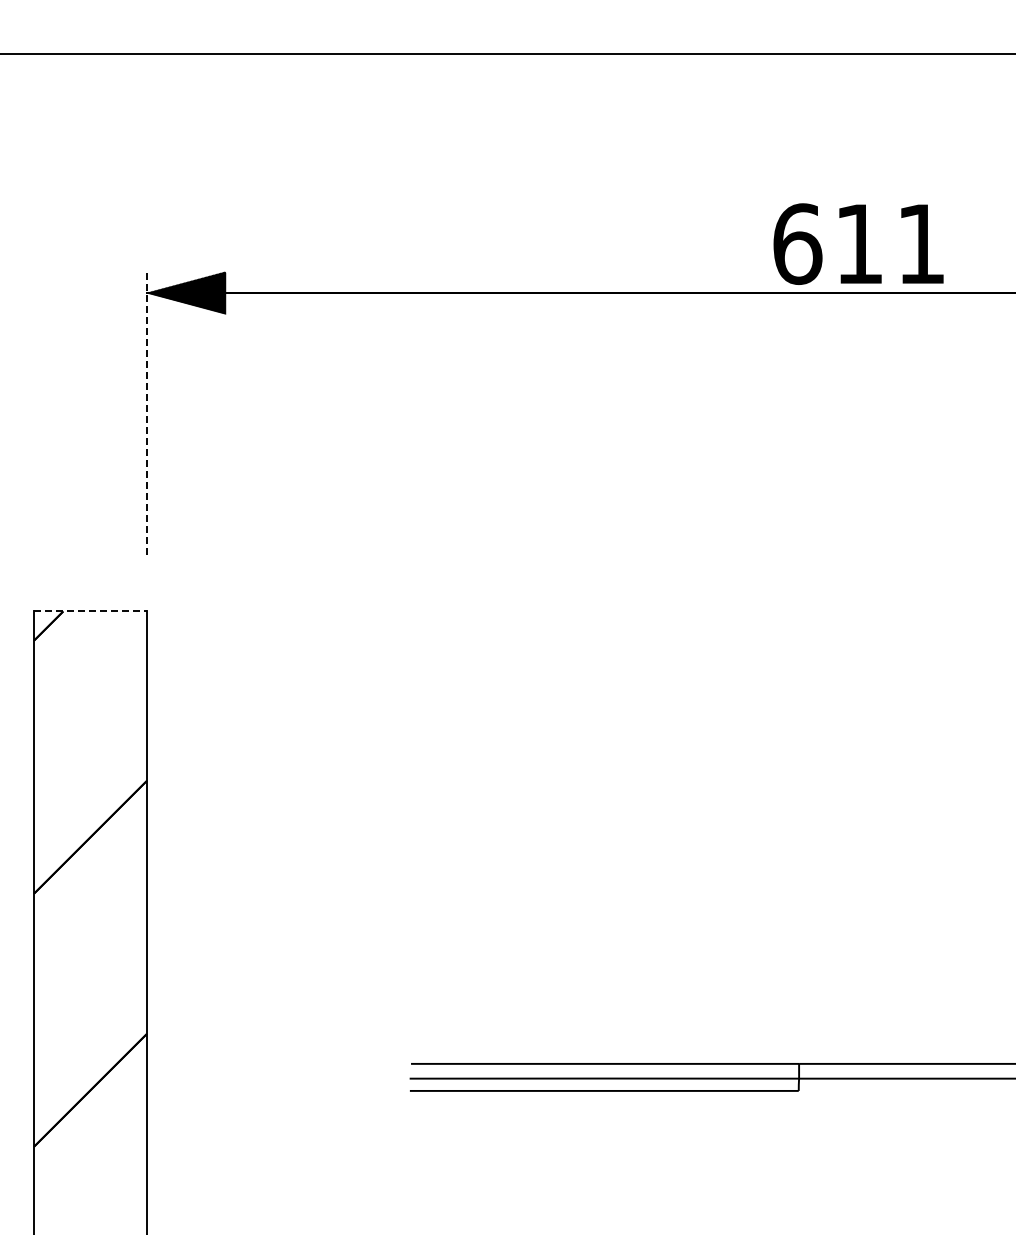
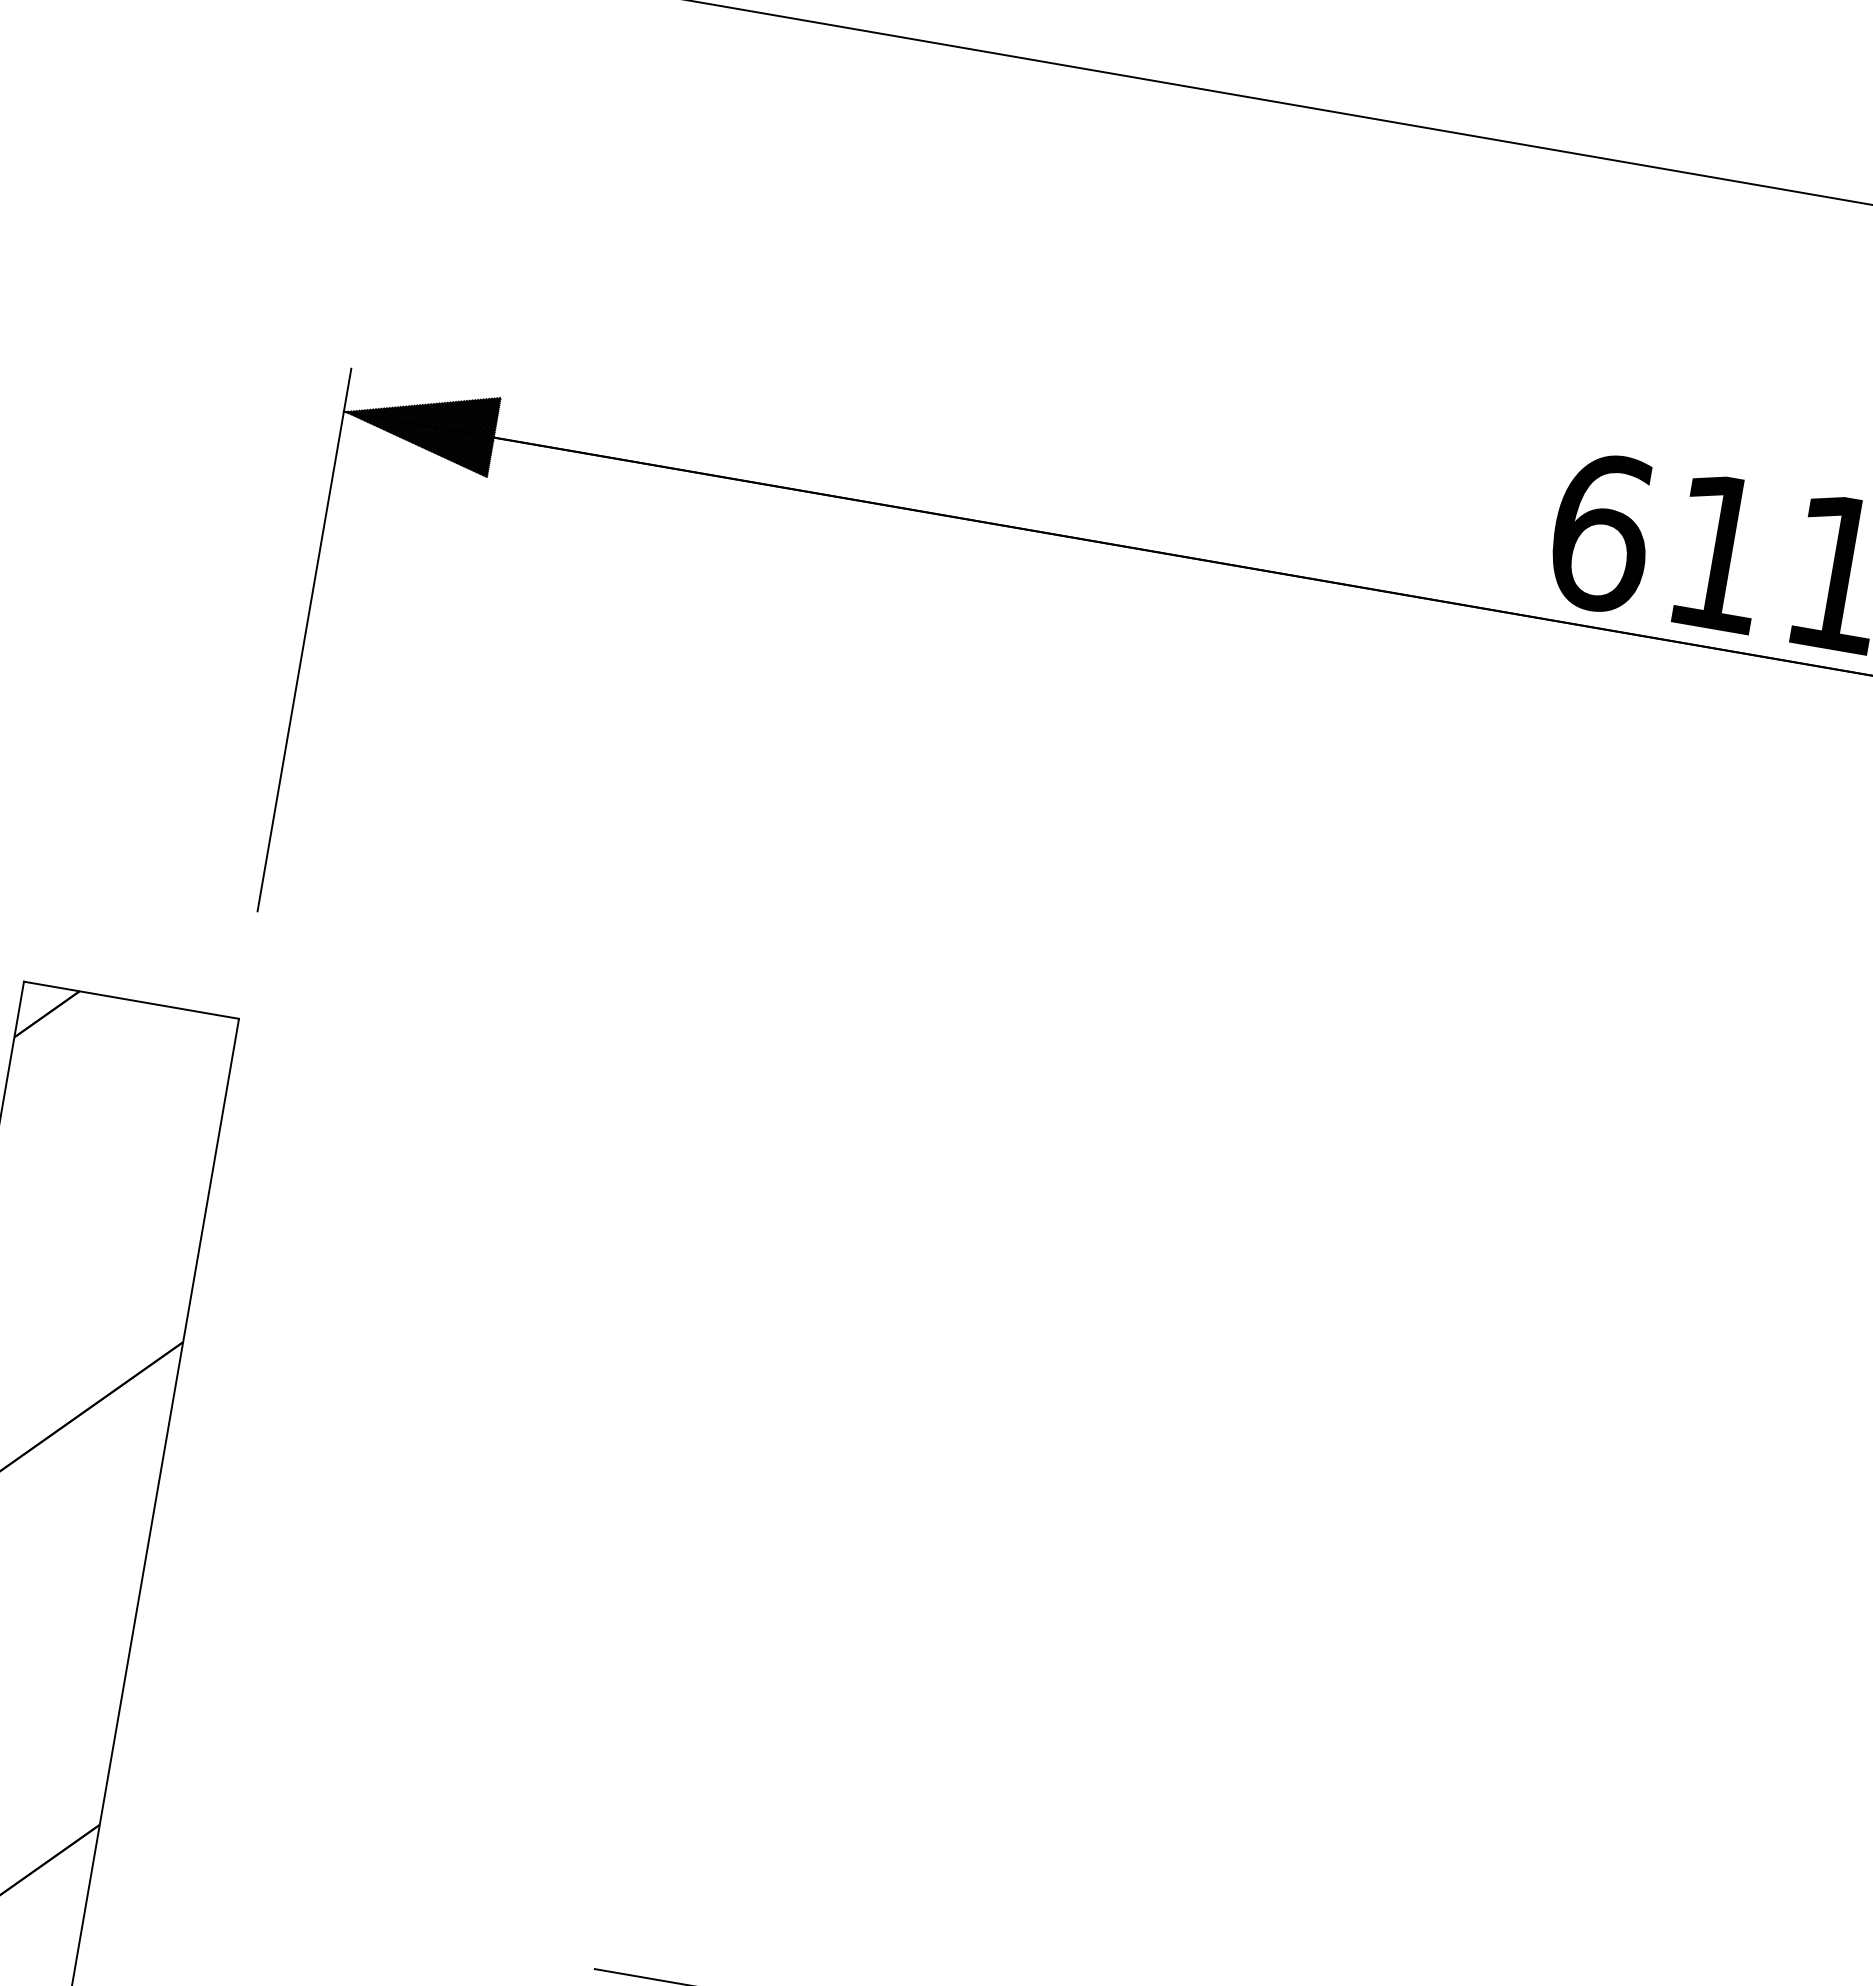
line: (146, 412) -> (303, 639), dashed -> solid
line: (91, 611) -> (133, 1000), dashed -> solid

